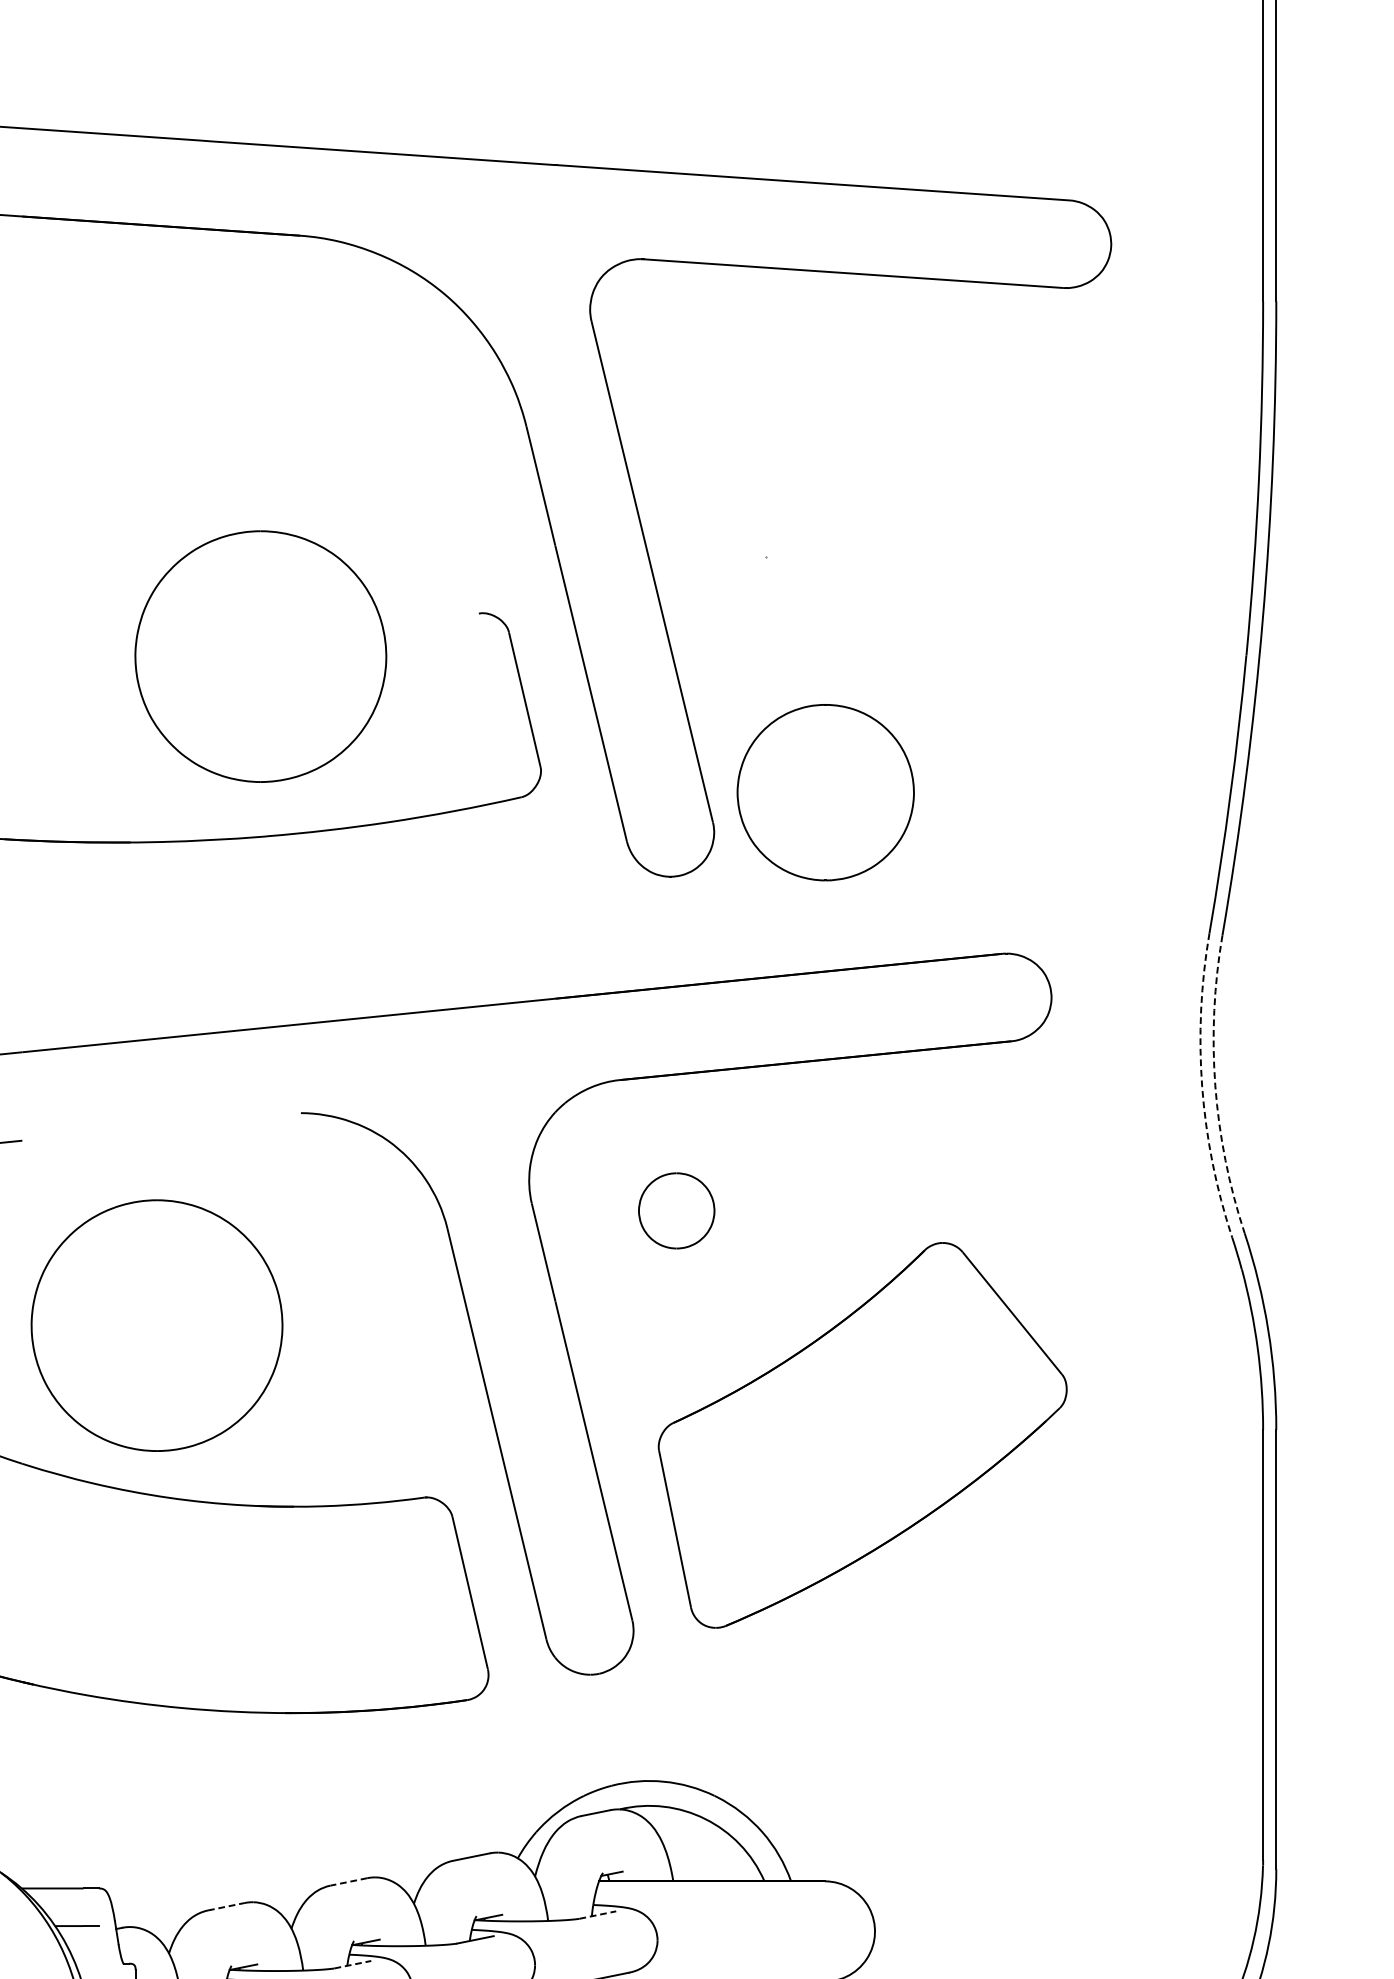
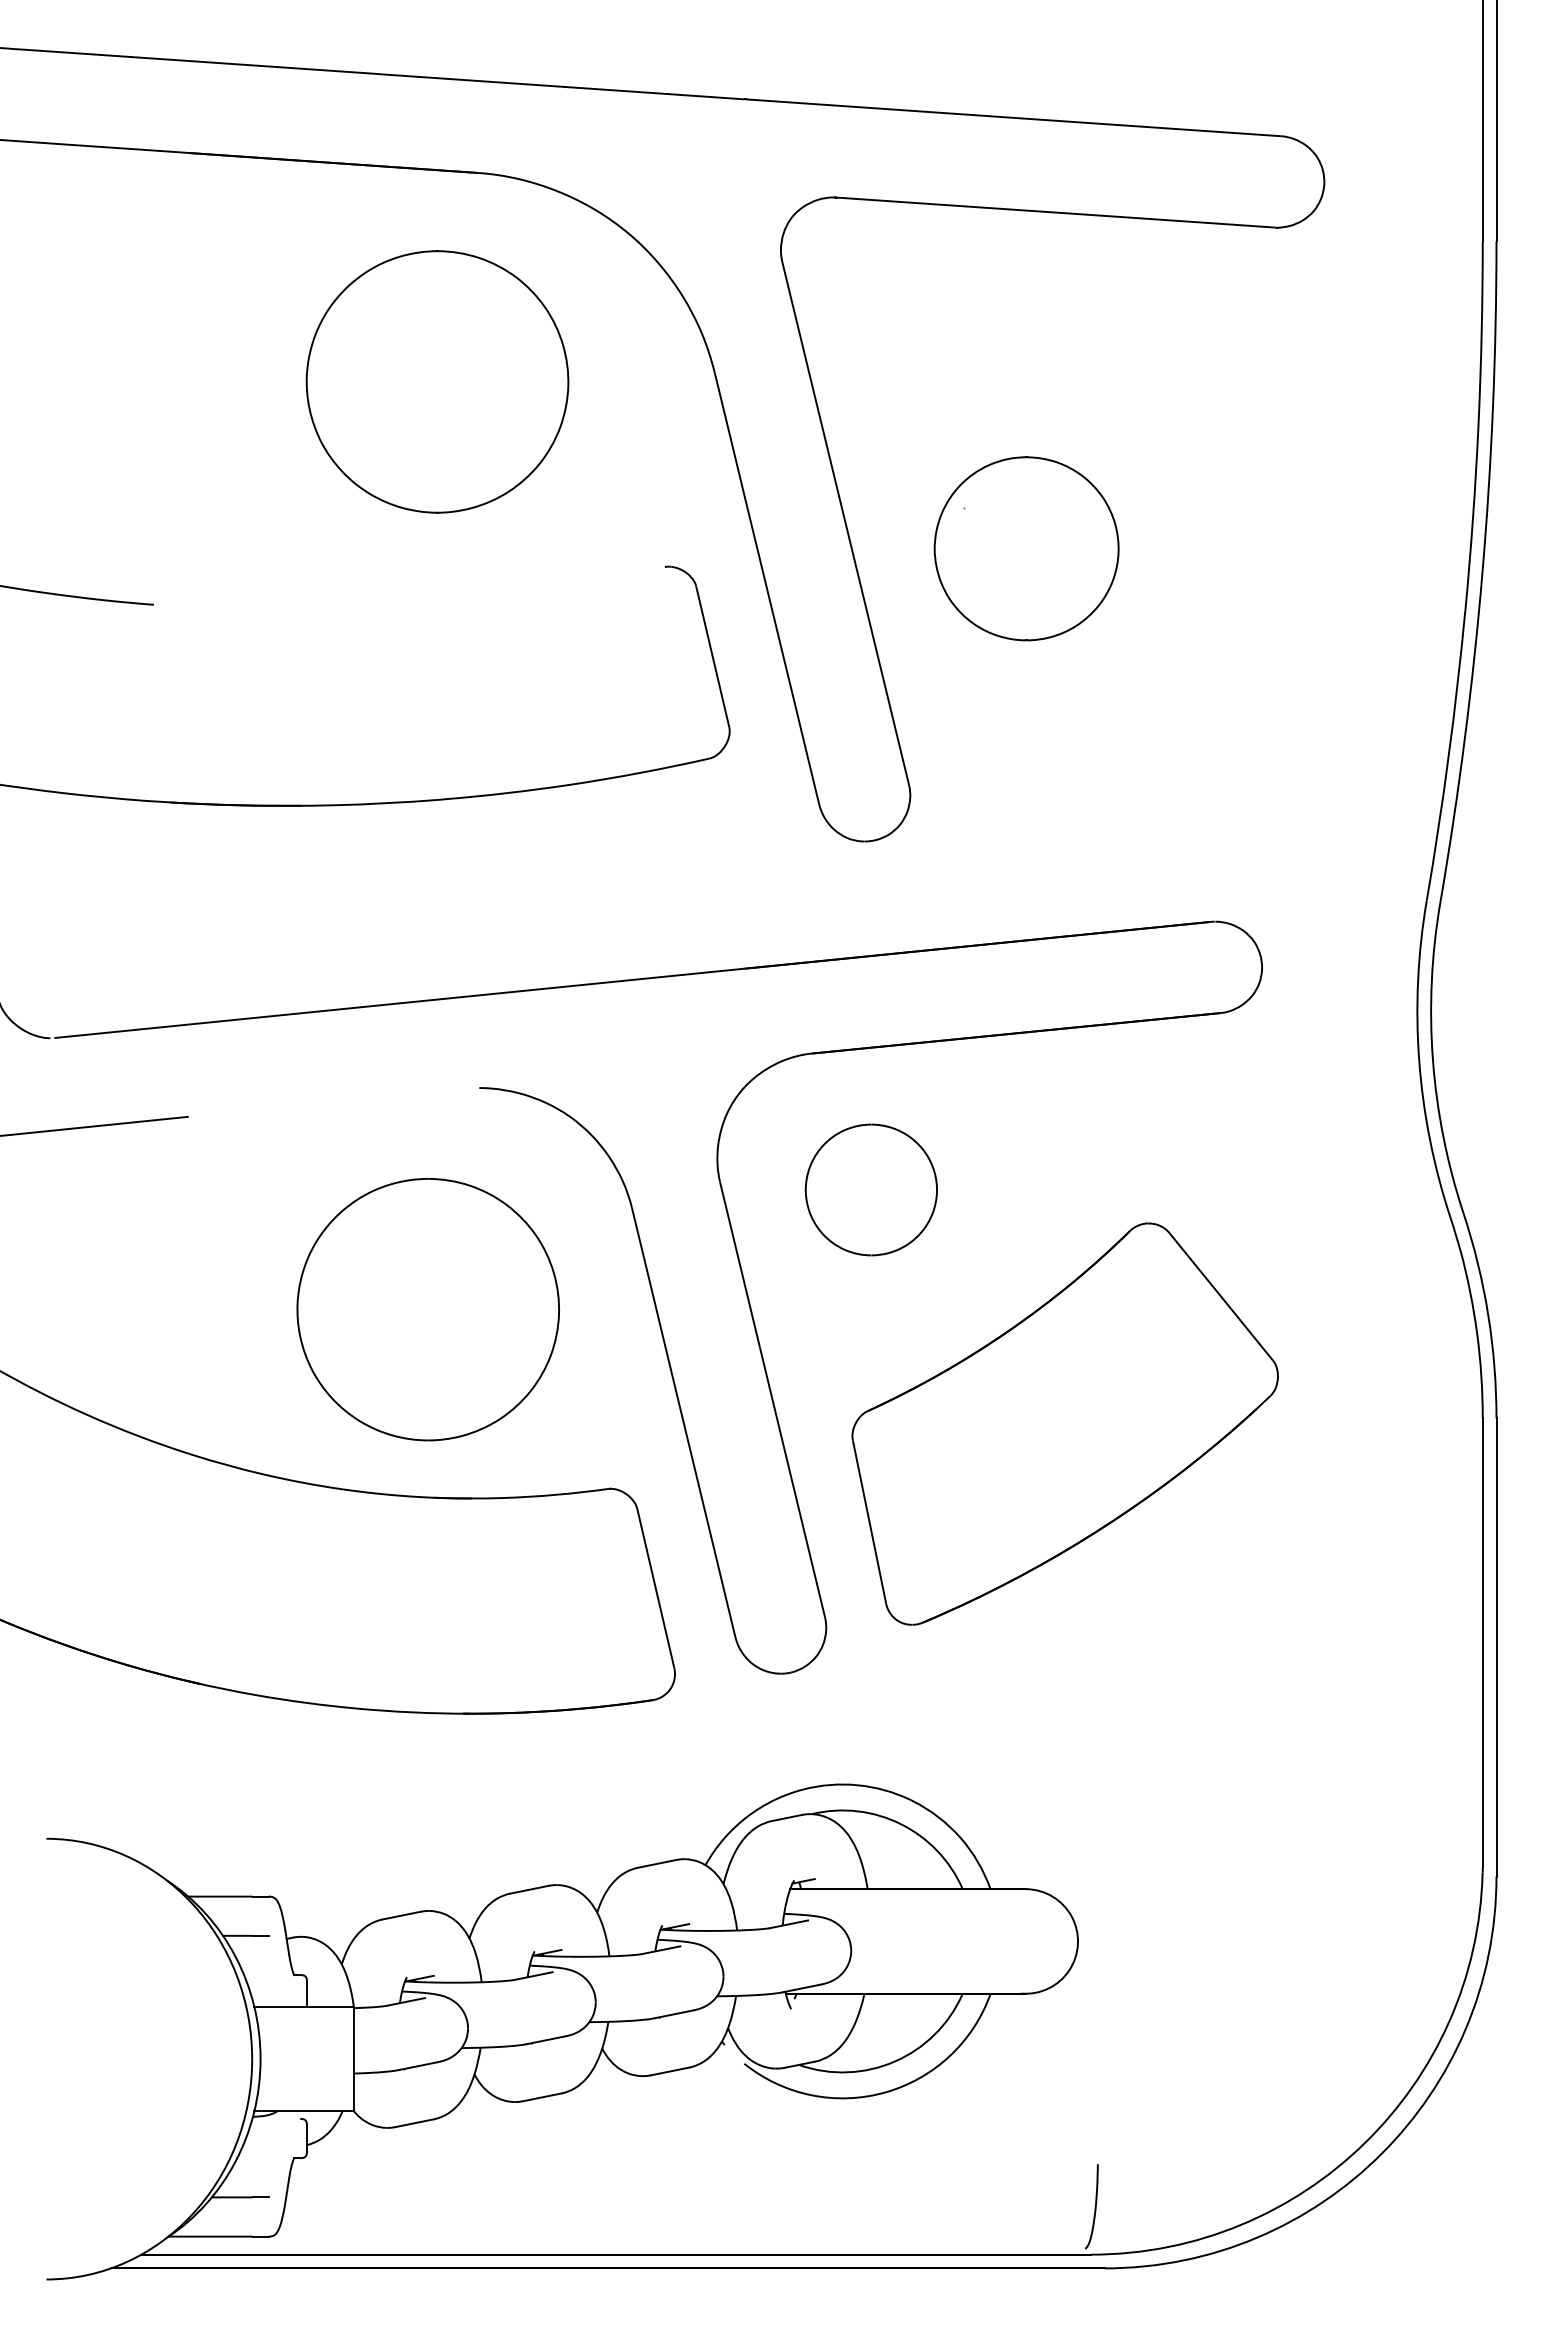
part: (260, 656) -> (437, 381), moved
part: (825, 792) -> (1026, 548), moved
arc: (1214, 1085) -> (1432, 1059), dashed -> solid
arc: (1202, 1086) -> (1419, 1060), dashed -> solid
part: (676, 1210) -> (870, 1189), size x1.67
part: (156, 1325) -> (427, 1309), moved
line: (349, 1881) -> (529, 1889), dashed -> solid
line: (226, 1906) -> (401, 1915), dashed -> solid
line: (597, 1915) -> (788, 1924), dashed -> solid
line: (352, 1965) -> (533, 1976), dashed -> solid

